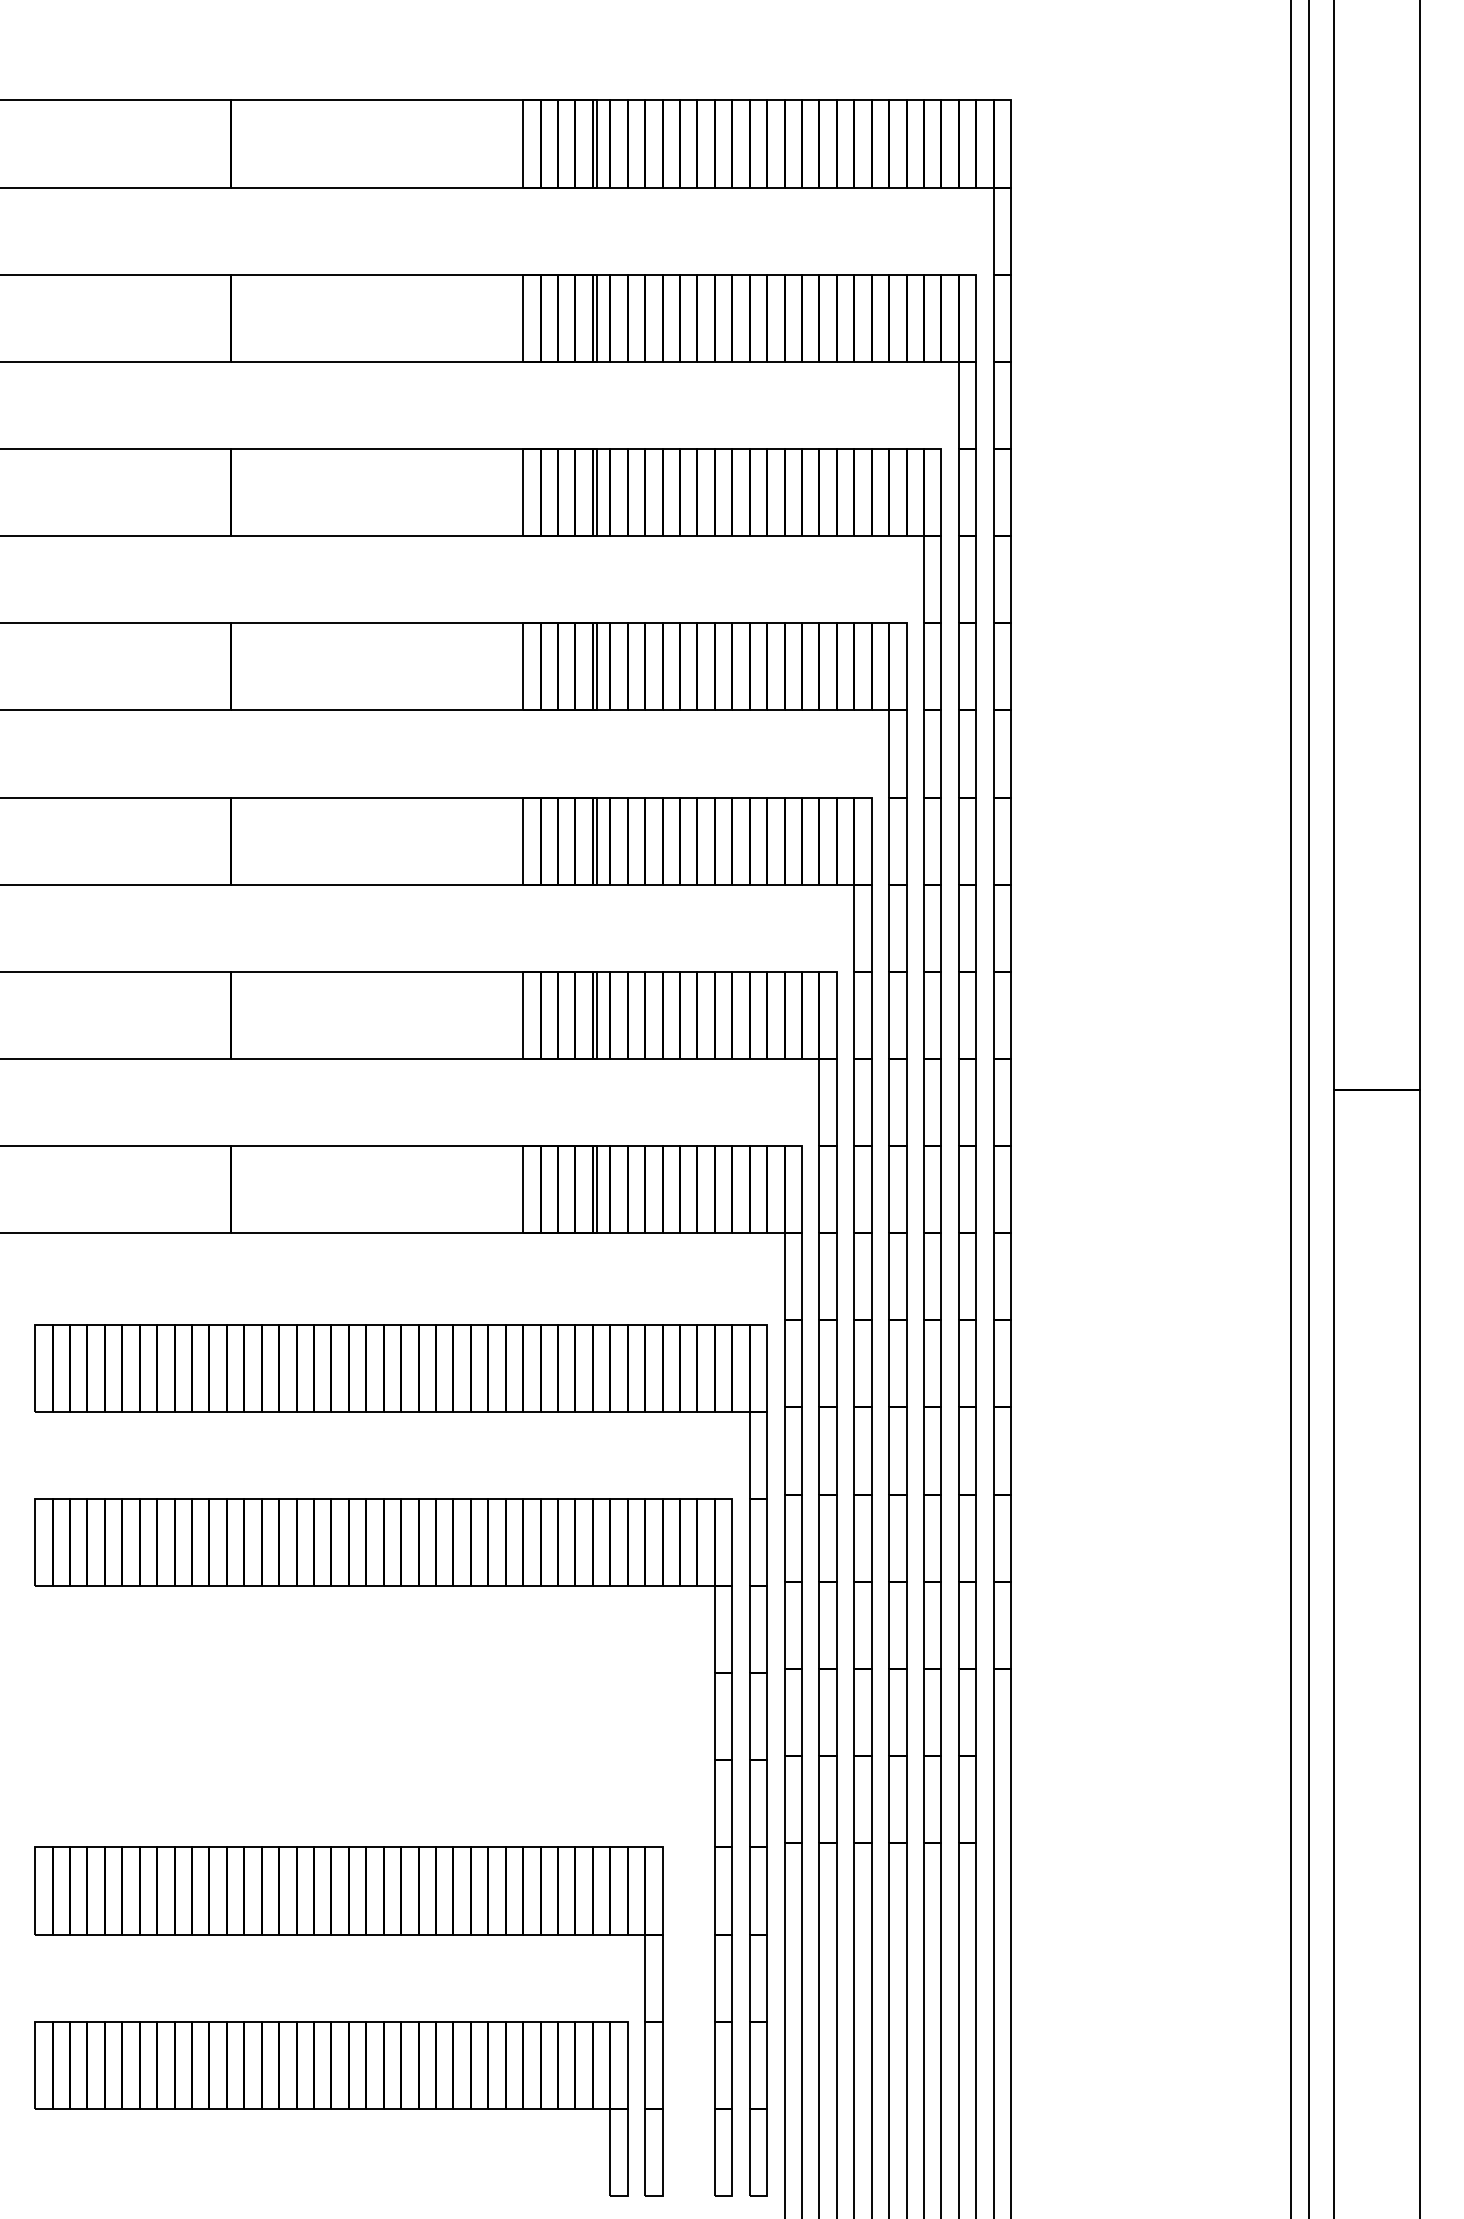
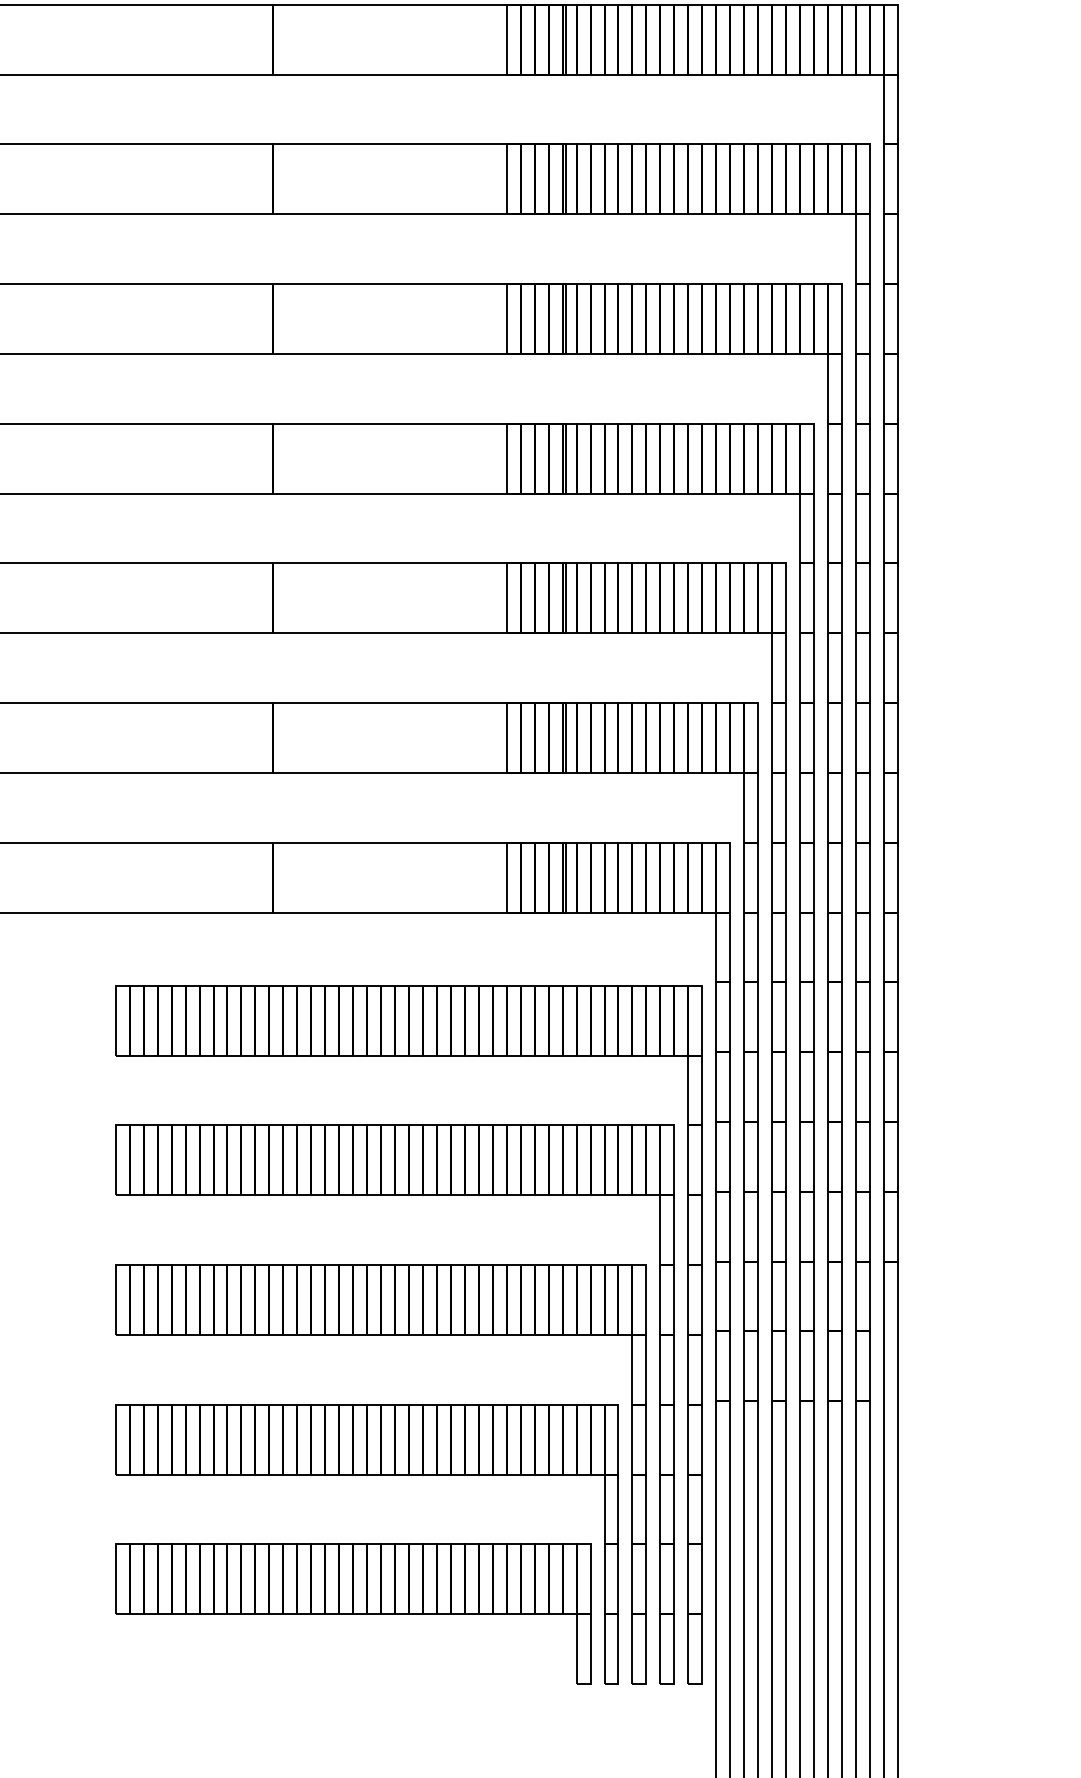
part: (365, 1760) -> (380, 1335), added

